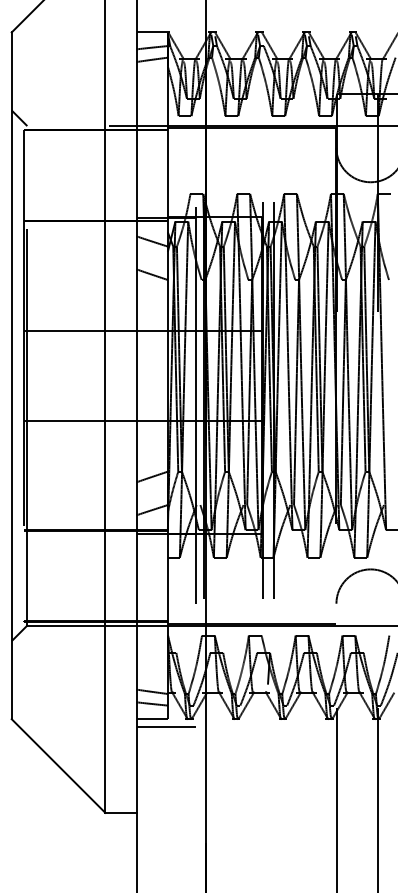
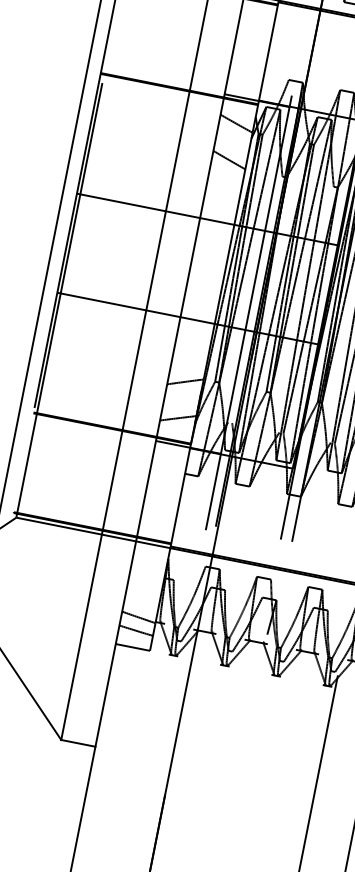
line: (165, 726) -> (145, 658), removed

